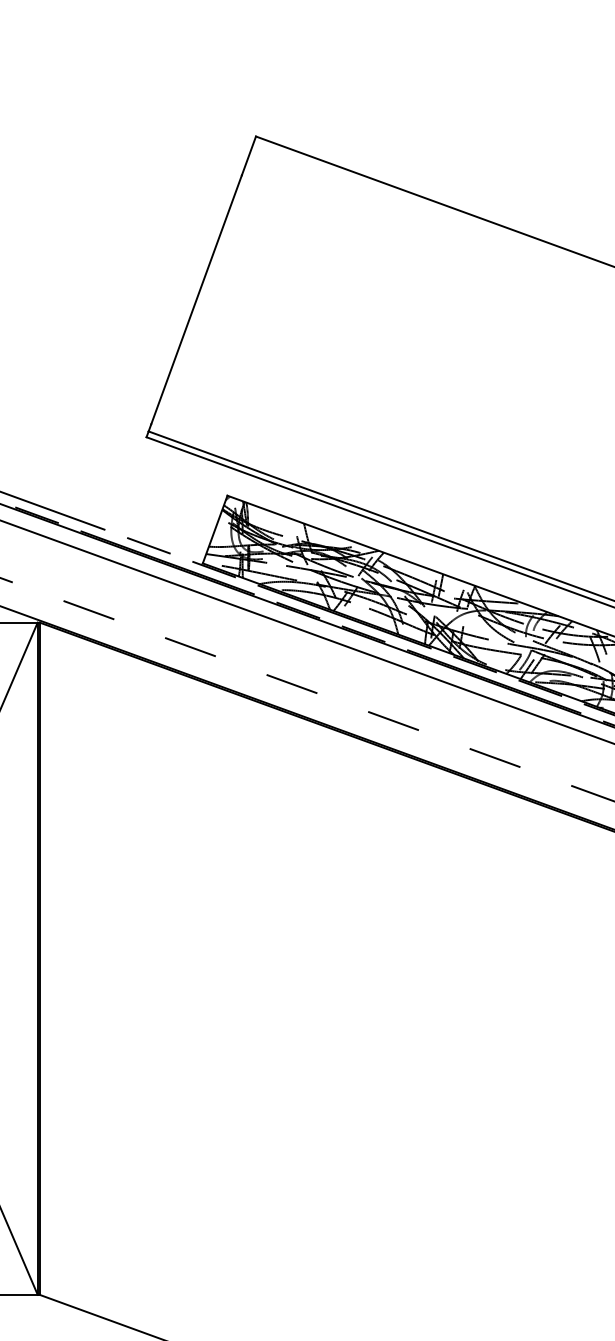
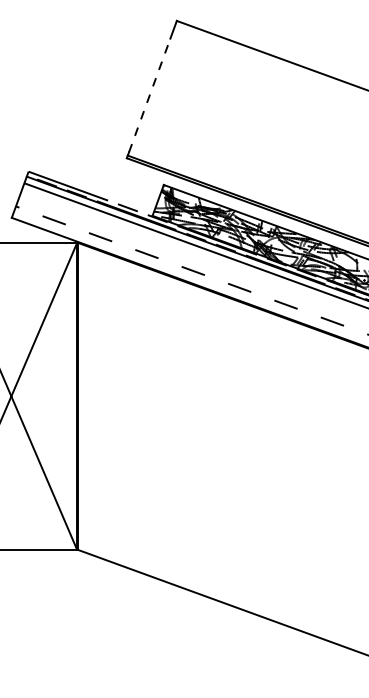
line: (196, 299) -> (149, 95), solid -> dashed

